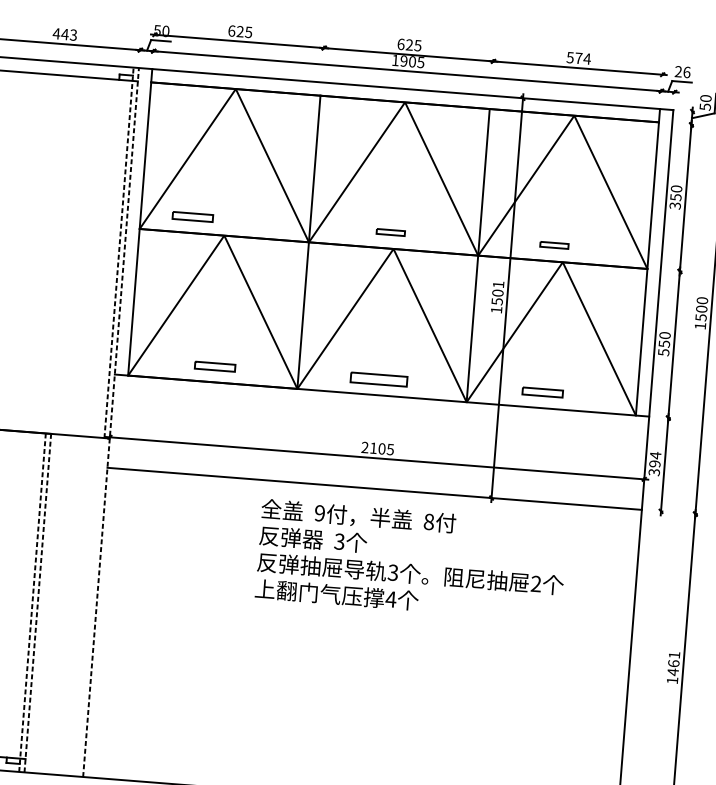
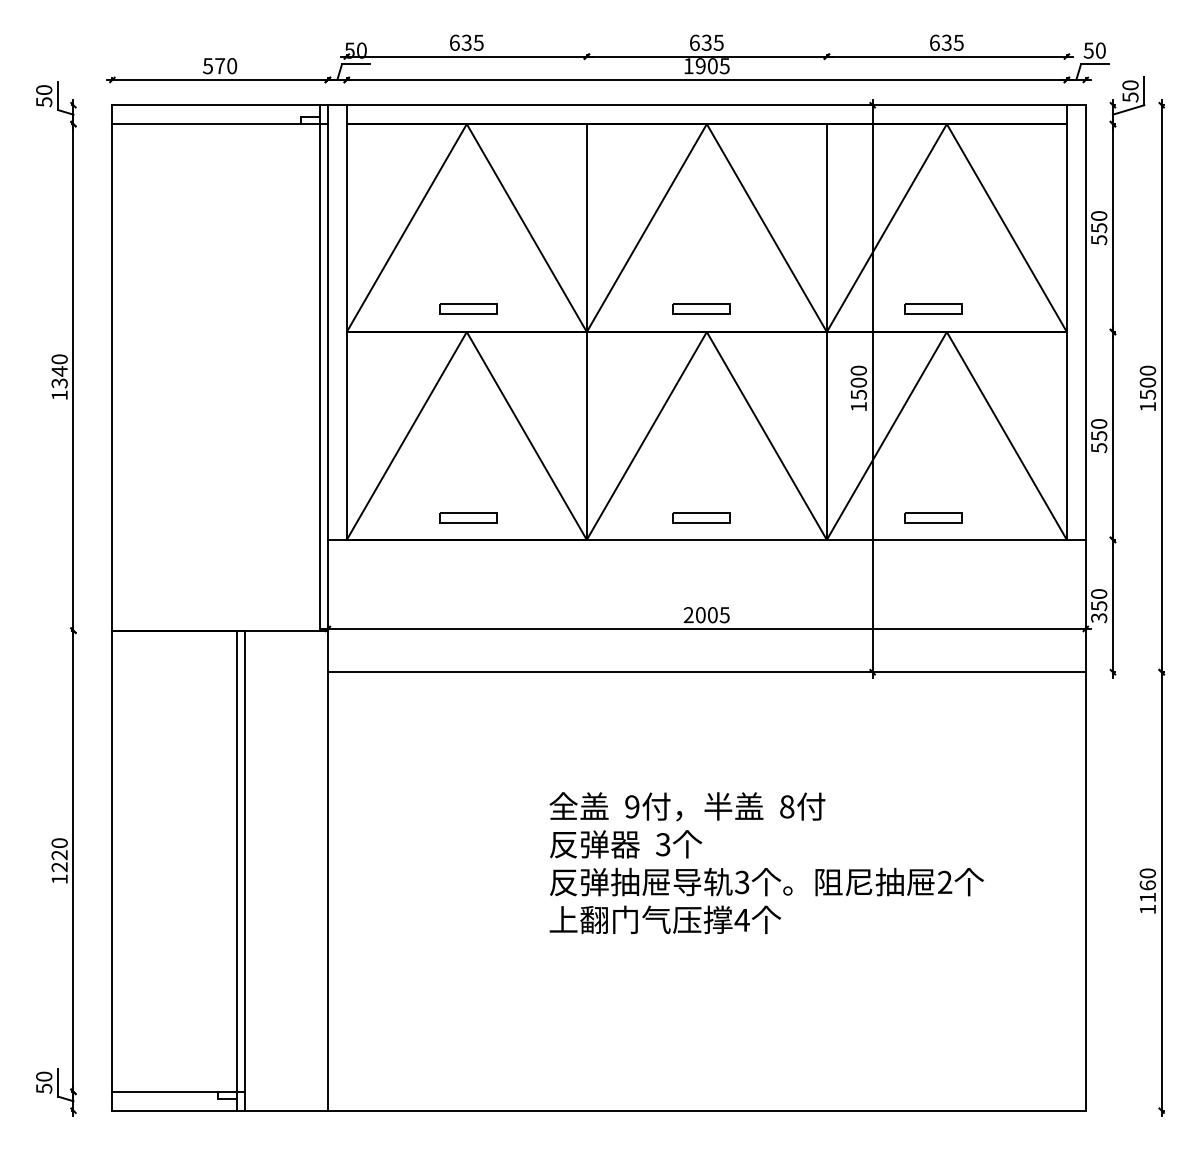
text: (240, 31) -> (466, 42), 625 -> 635
text: (64, 34) -> (219, 66), 443 -> 570
text: (409, 44) -> (706, 42), 625 -> 635
text: (578, 58) -> (946, 42), 574 -> 635
text: (682, 71) -> (1094, 50), 26 -> 50
text: (674, 205) -> (1098, 239), 350 -> 550
part: (192, 216) -> (468, 308), moved
part: (391, 232) -> (701, 308), size x1.43
part: (554, 244) -> (933, 308), size x1.43
line: (119, 252) -> (320, 367), dashed -> solid
text: (498, 284) -> (858, 370), 1501 -> 1500
part: (379, 379) -> (701, 517), size x0.71
line: (110, 422) -> (327, 607), dashed -> solid
text: (373, 448) -> (700, 615), 2105 -> 2005
text: (655, 459) -> (1099, 599), 394 -> 350
text: (411, 560) -> (766, 862), moved
line: (32, 602) -> (237, 870), dashed -> solid
line: (37, 603) -> (244, 870), dashed -> solid
text: (673, 663) -> (1147, 885), 1461 -> 1160

